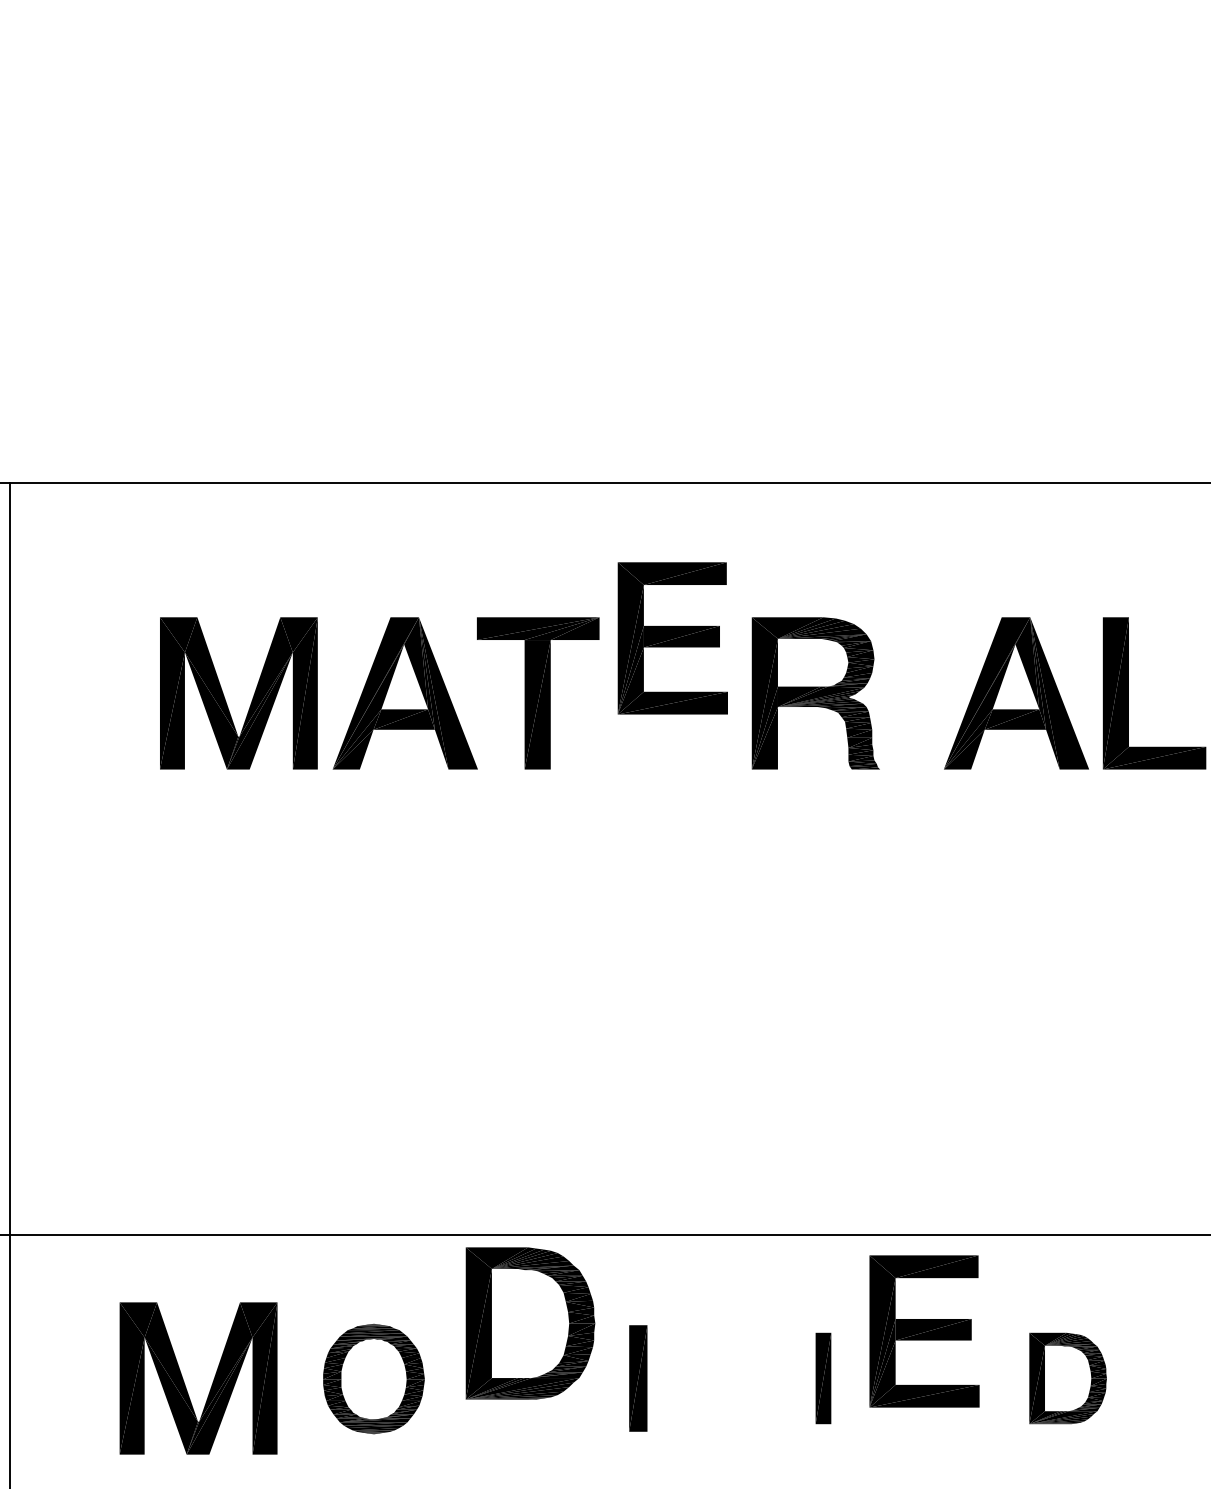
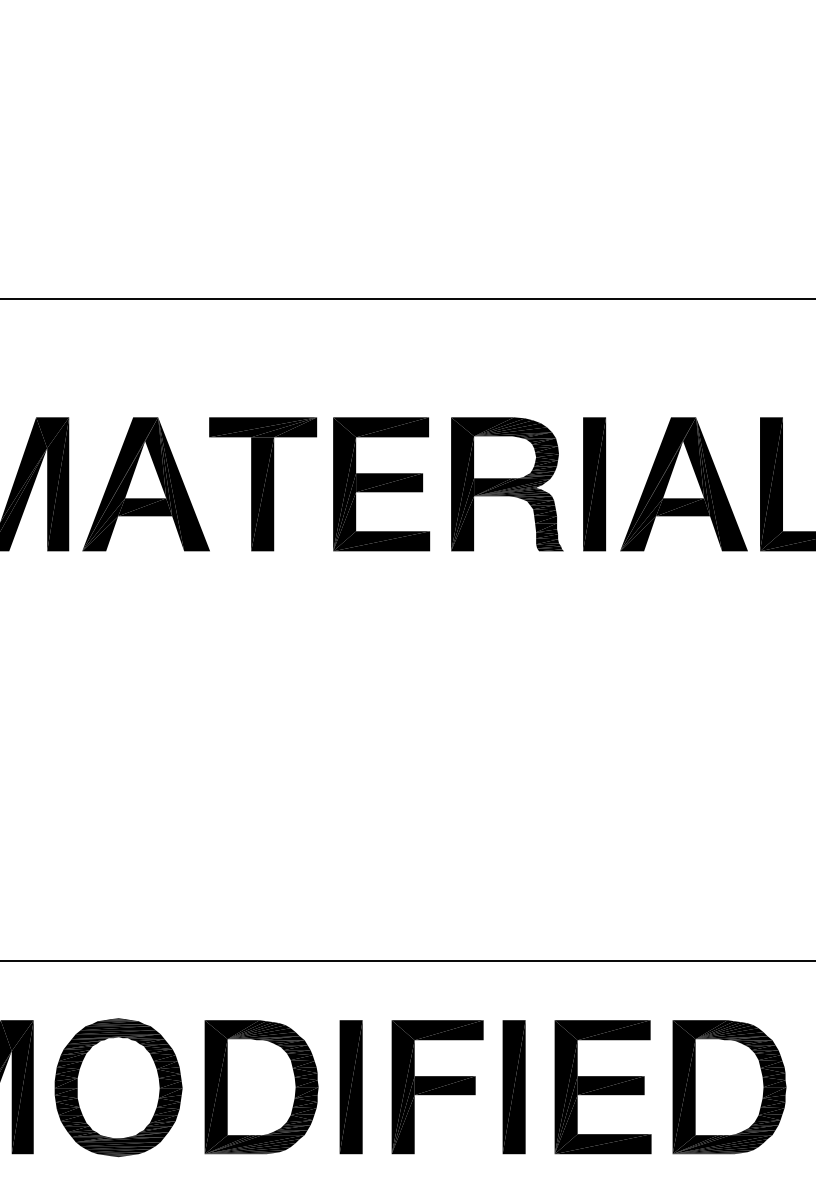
part: (672, 638) -> (381, 484), moved
part: (914, 693) -> (594, 484), added
part: (530, 1323) -> (261, 1087), moved
part: (924, 1331) -> (603, 1087), moved
part: (373, 1378) -> (118, 1087), size x1.43
part: (638, 1378) -> (351, 1087), size x1.43
part: (736, 1378) -> (437, 1087), added
part: (823, 1378) -> (514, 1087), size x1.67
part: (1067, 1378) -> (728, 1087), size x1.67

